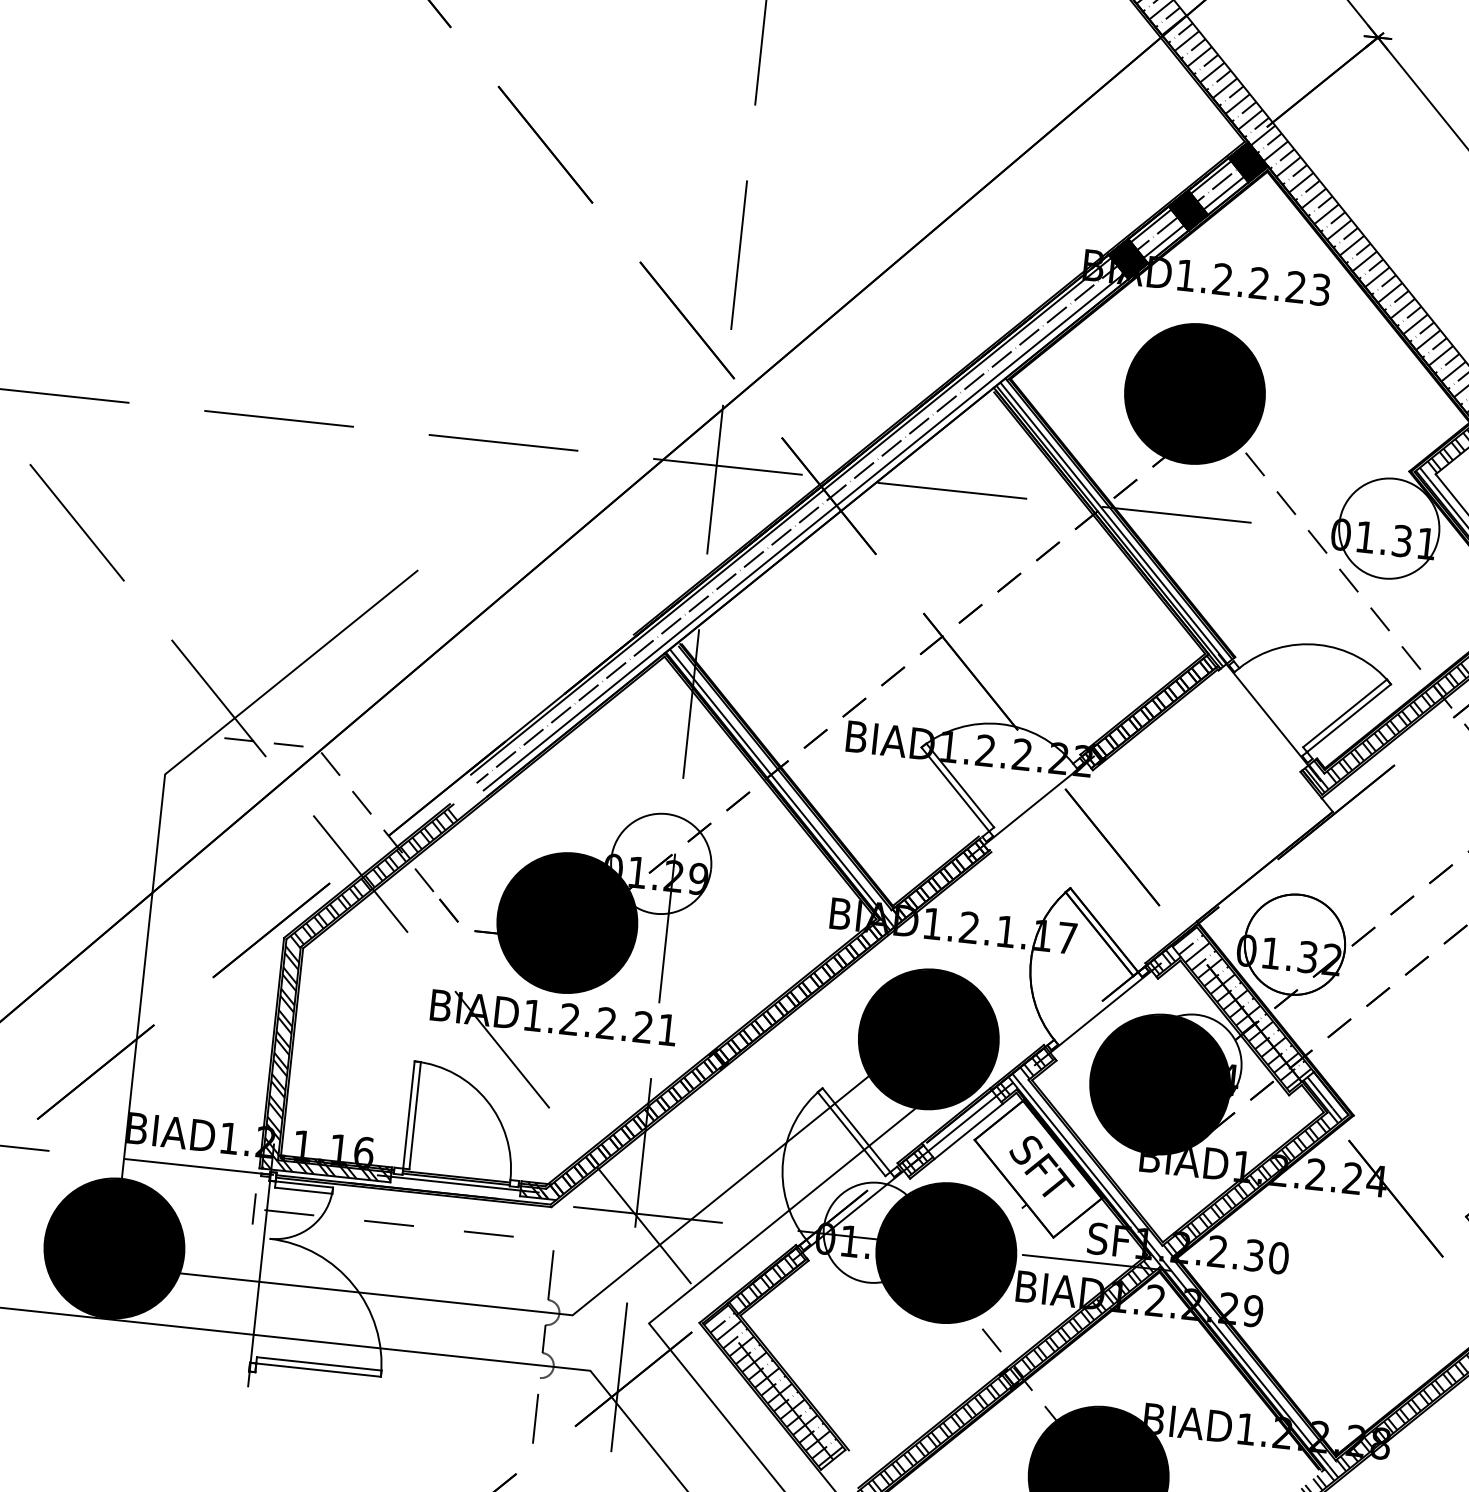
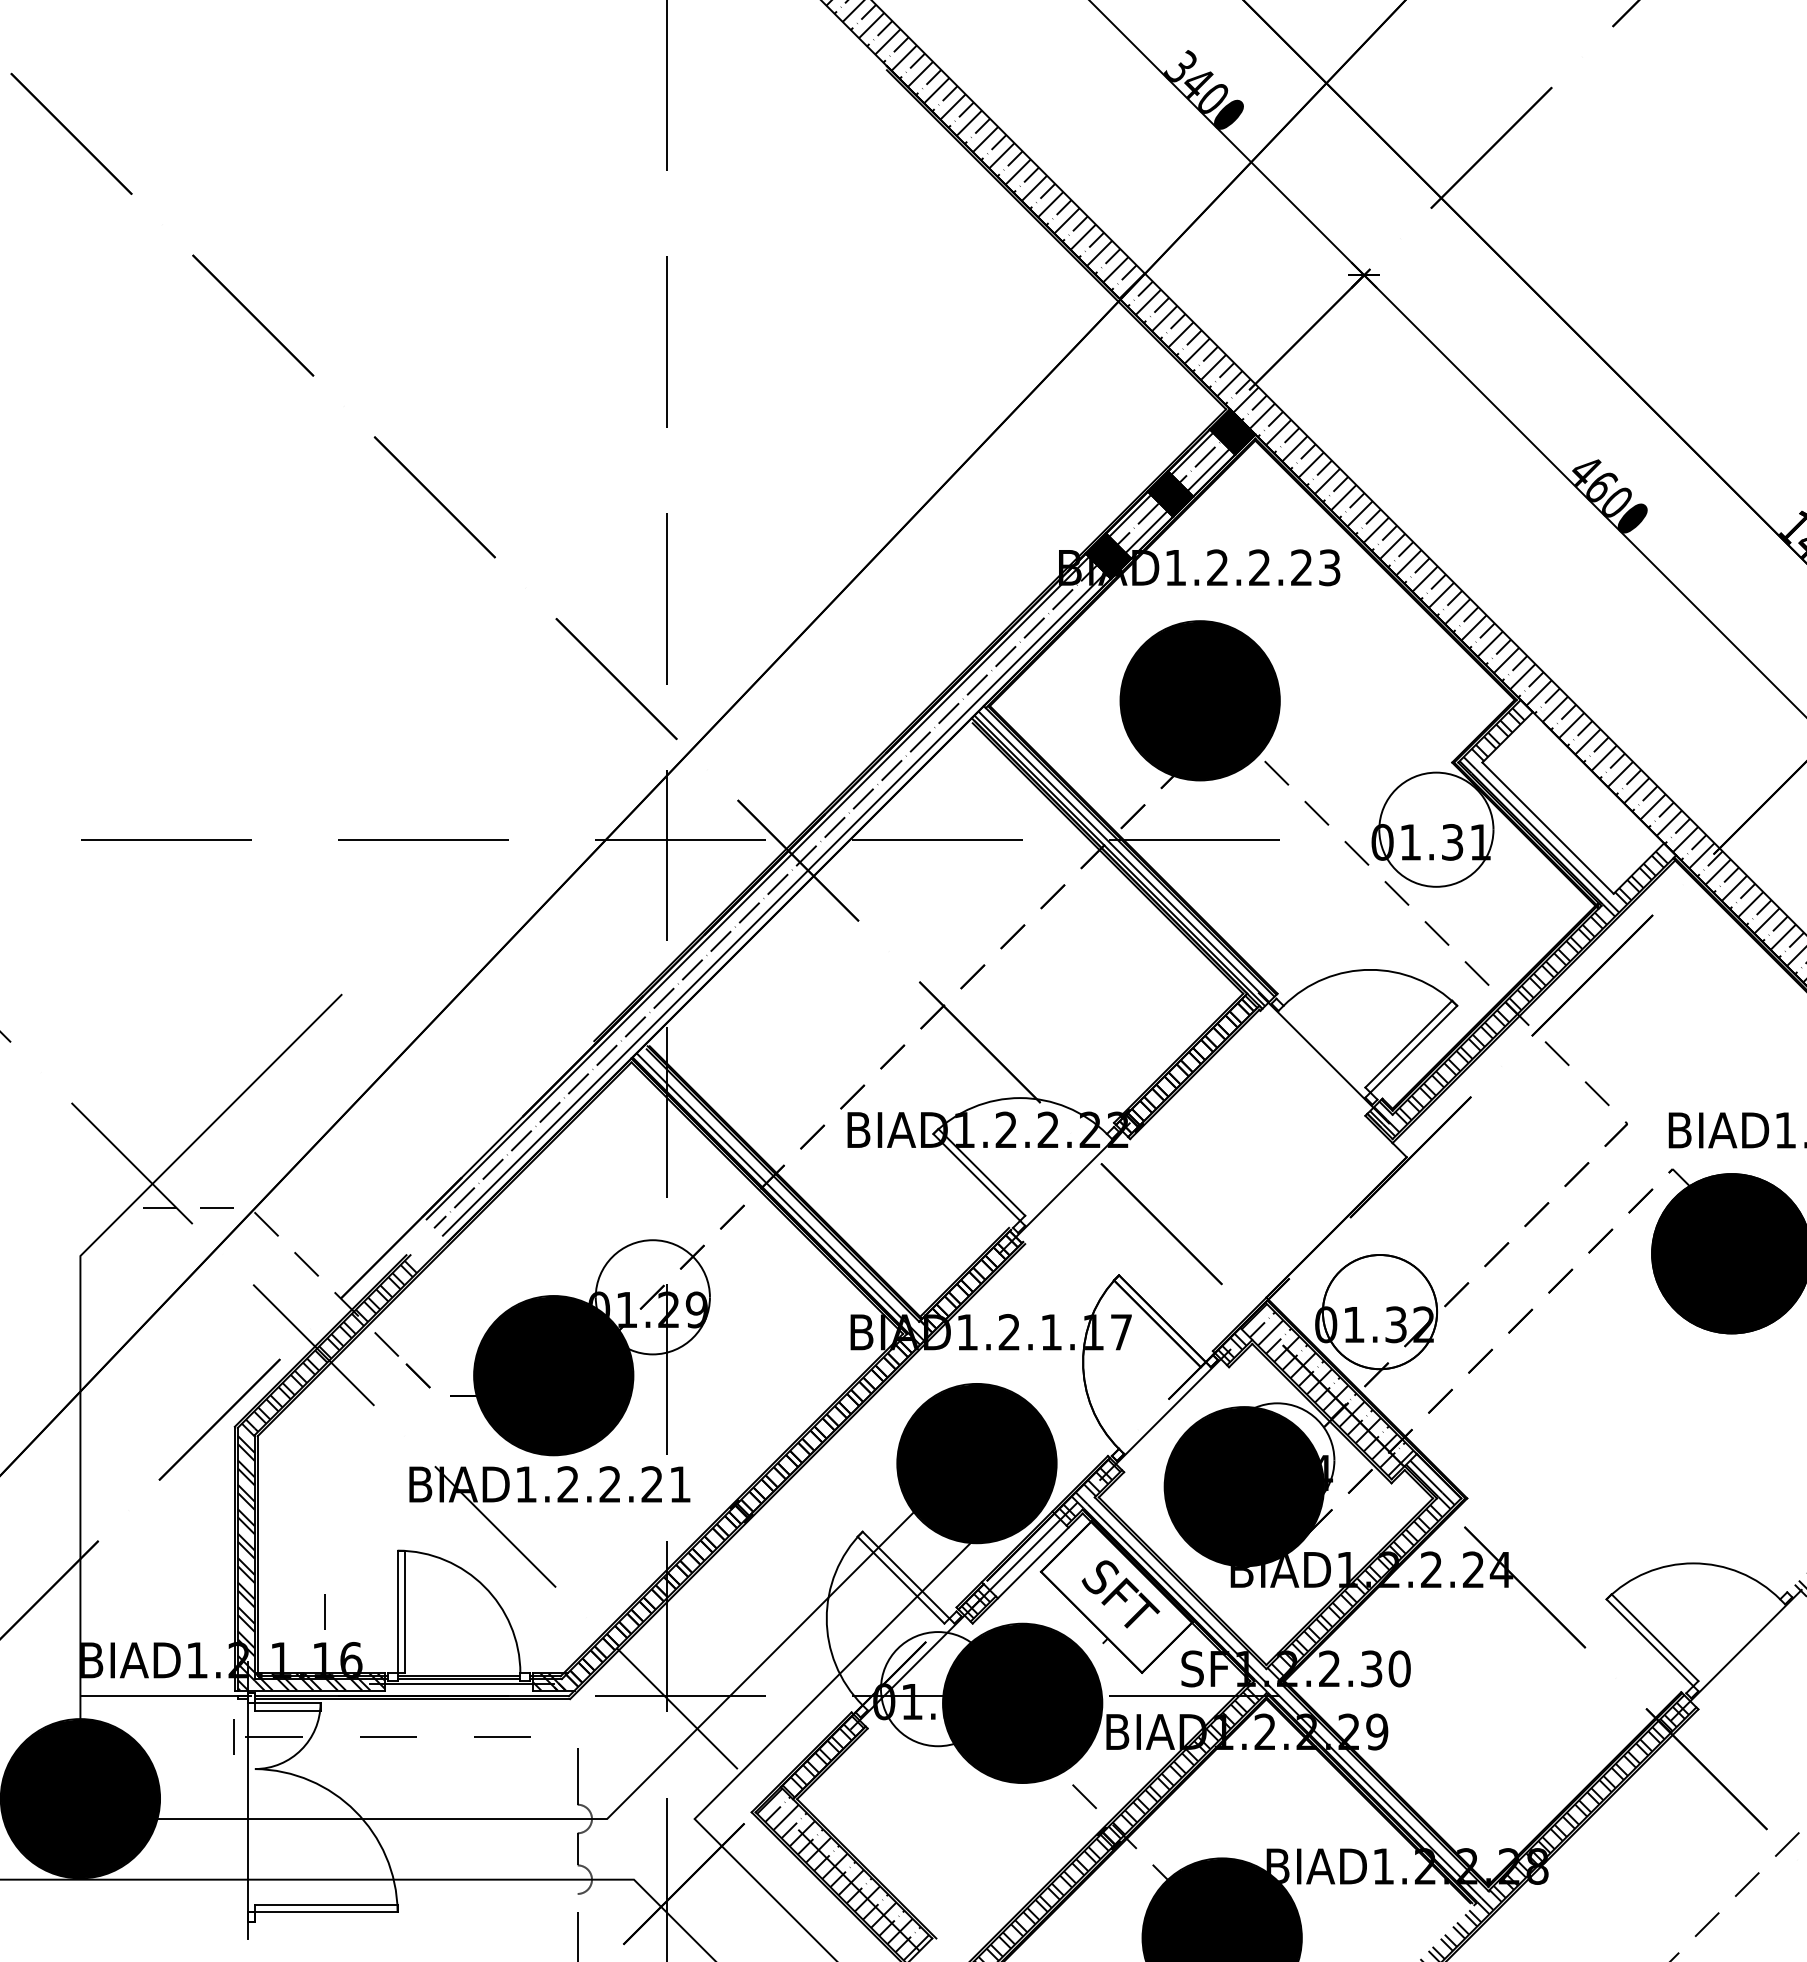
line: (345, 1107) -> (324, 1611), added

